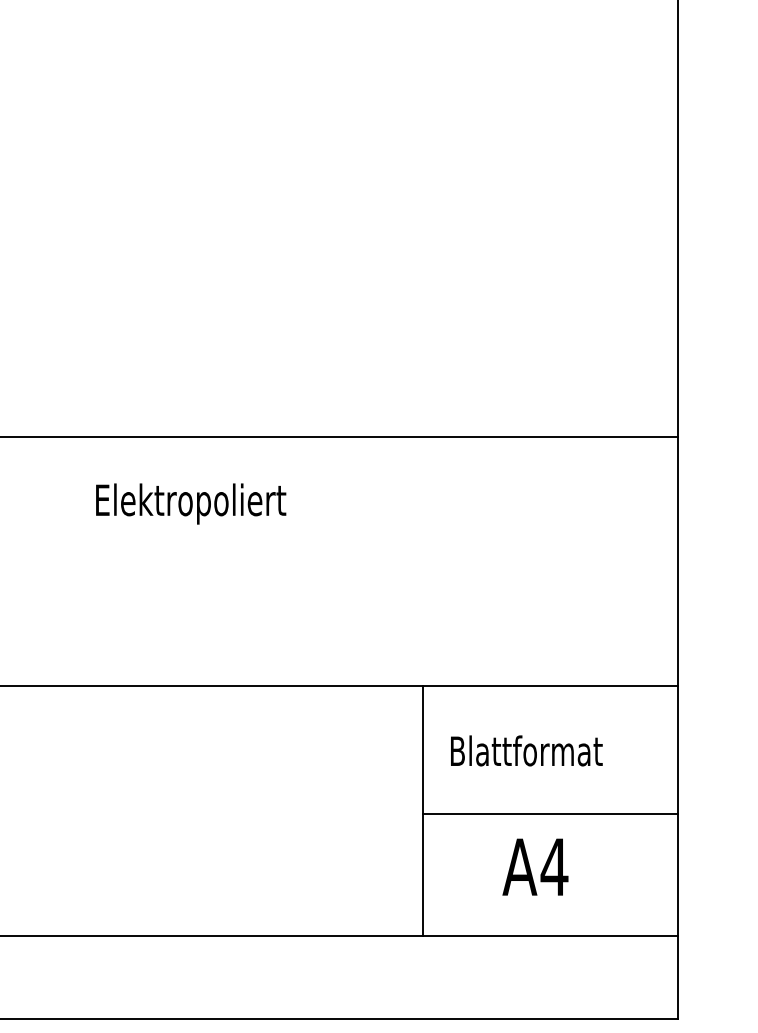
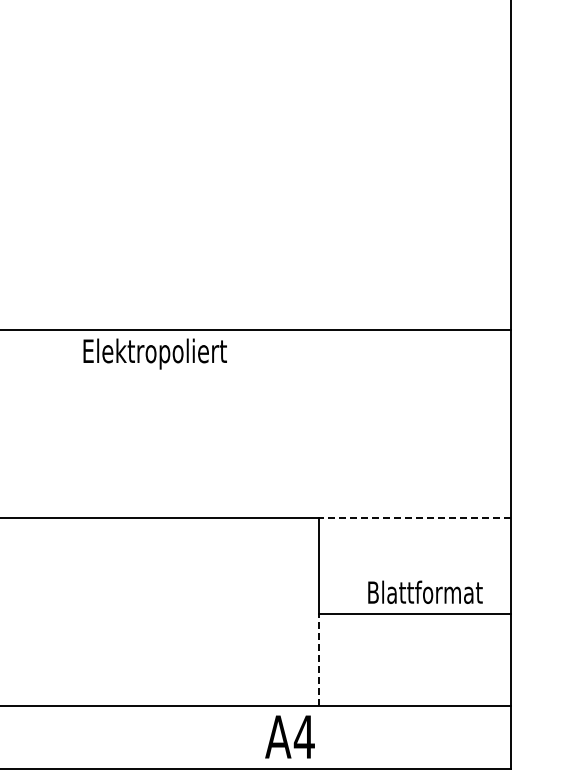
text: (190, 503) -> (154, 353), moved
line: (550, 686) -> (415, 517), solid -> dashed
text: (526, 749) -> (425, 591), moved
text: (534, 866) -> (289, 736), moved
line: (423, 874) -> (319, 659), solid -> dashed

